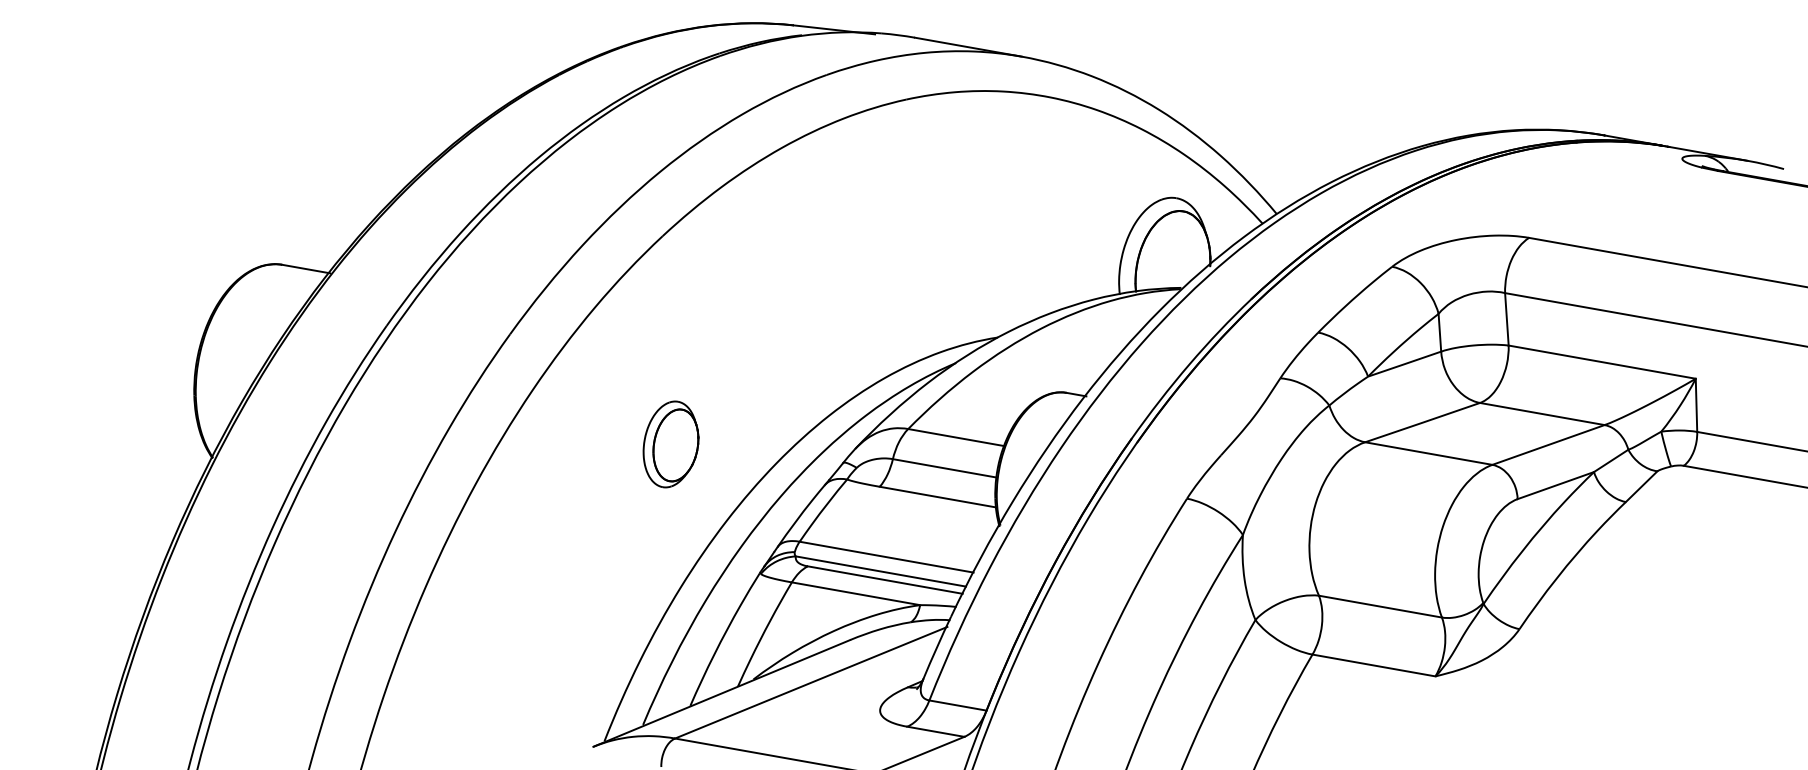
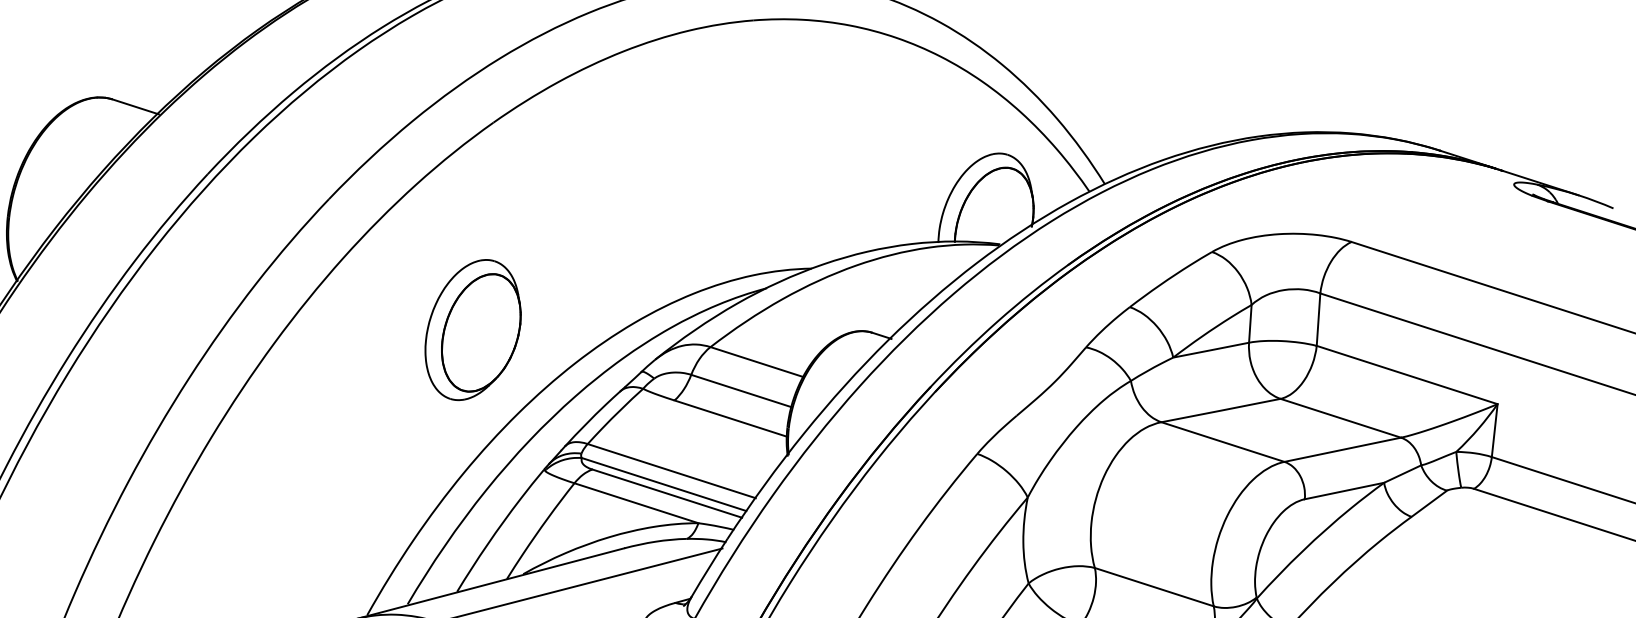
part: (670, 444) -> (472, 330), size x1.67

